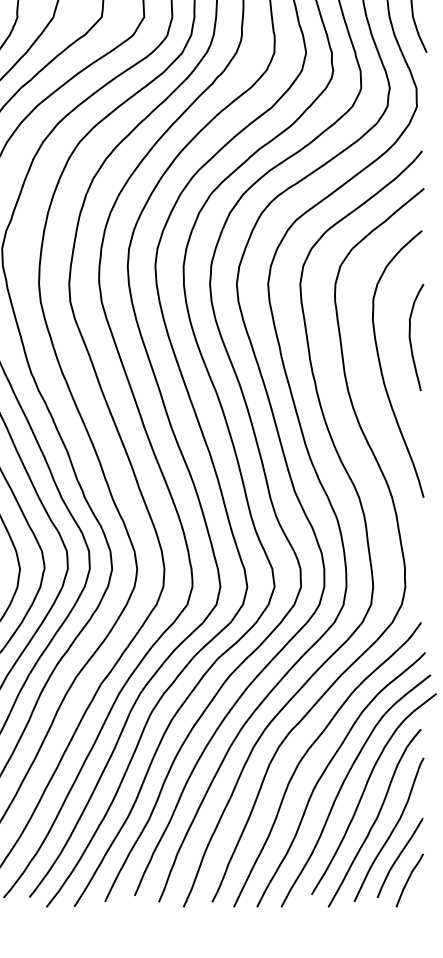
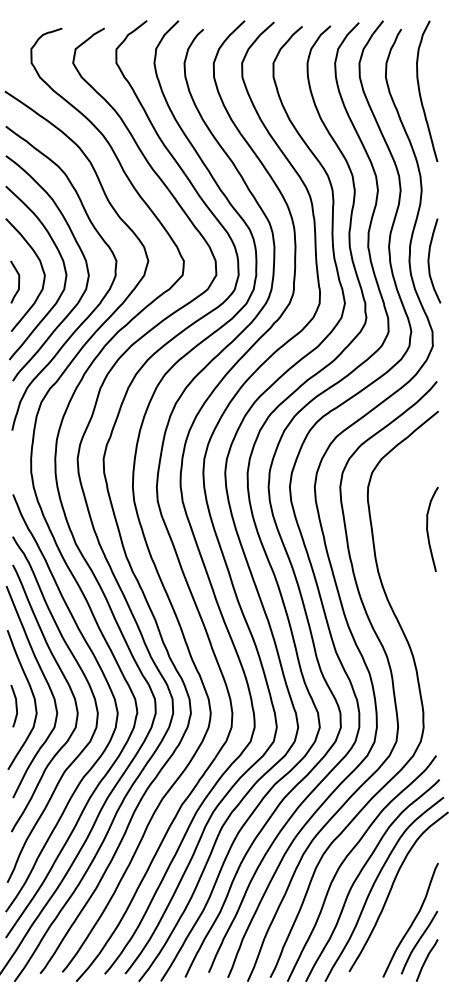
curve: (382, 369) -> (405, 554), removed
curve: (376, 817) -> (400, 910), removed

